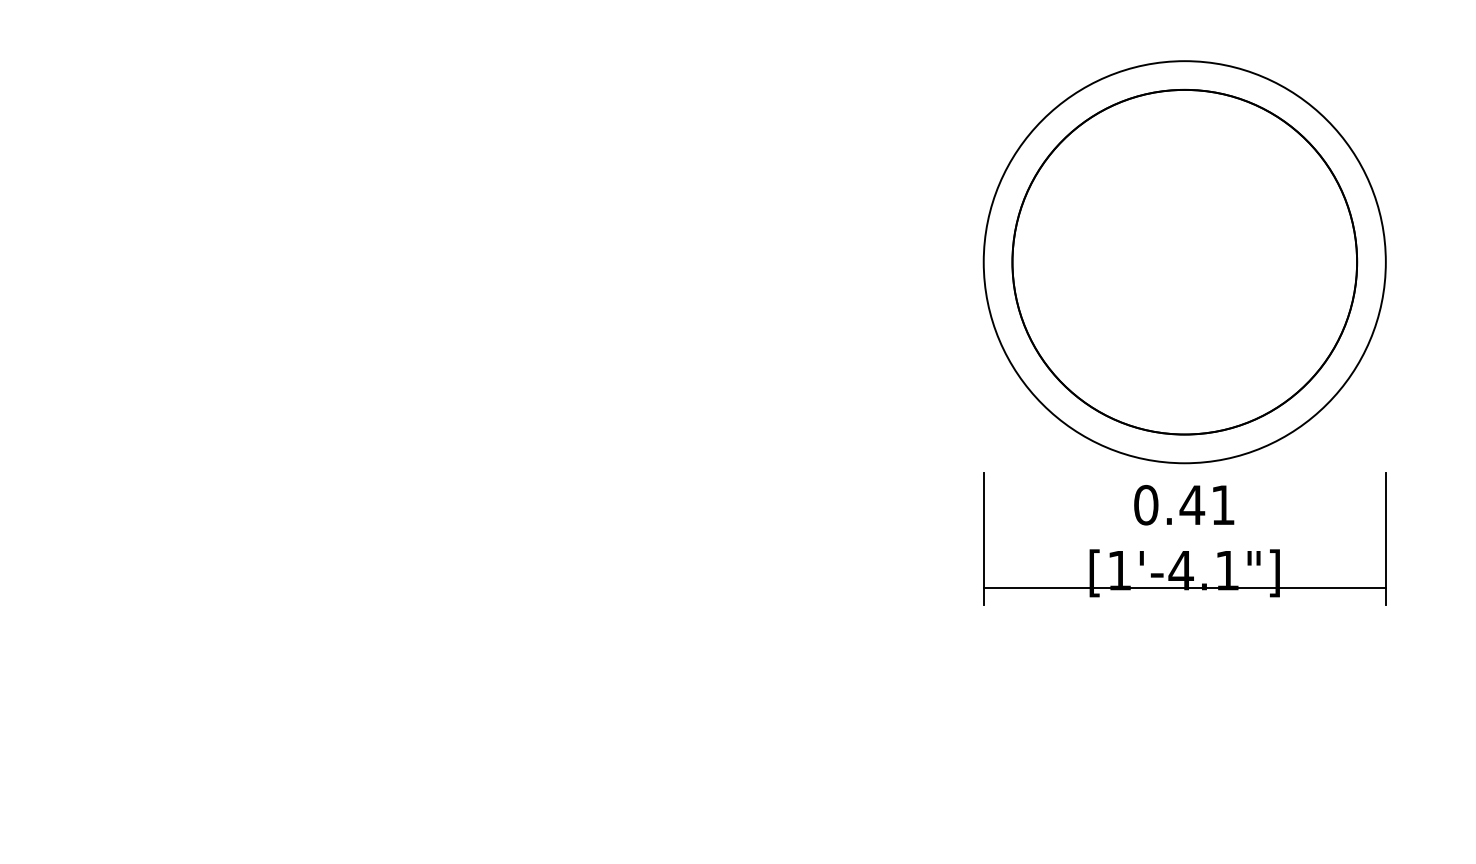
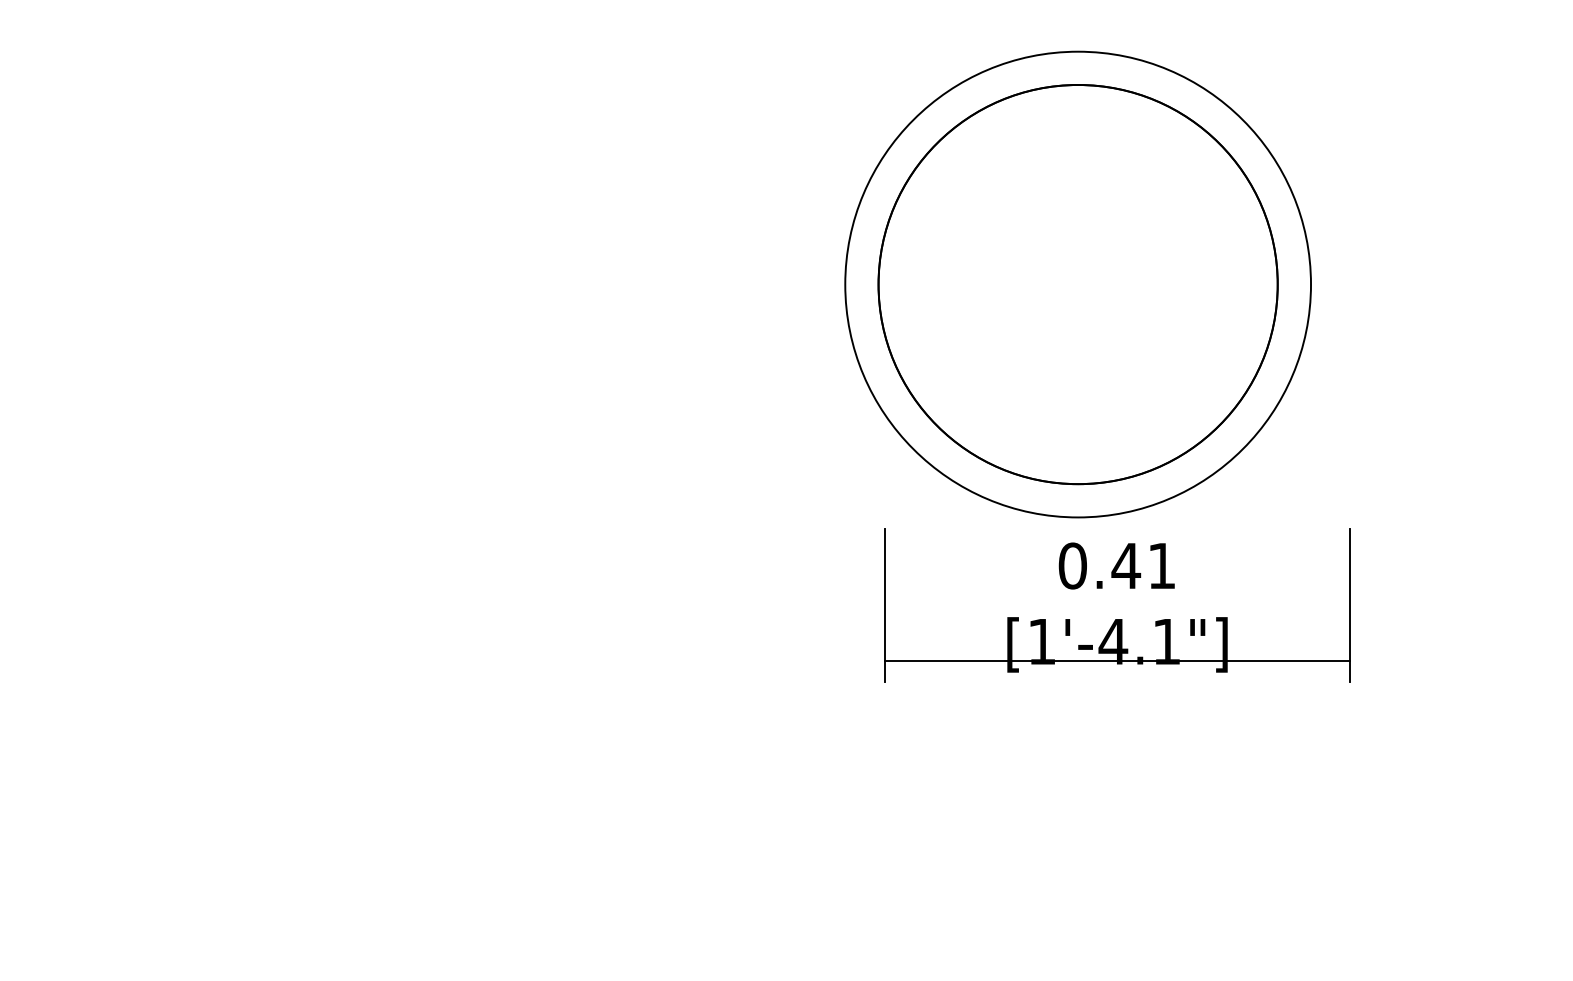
part: (1184, 262) -> (1077, 284), moved

